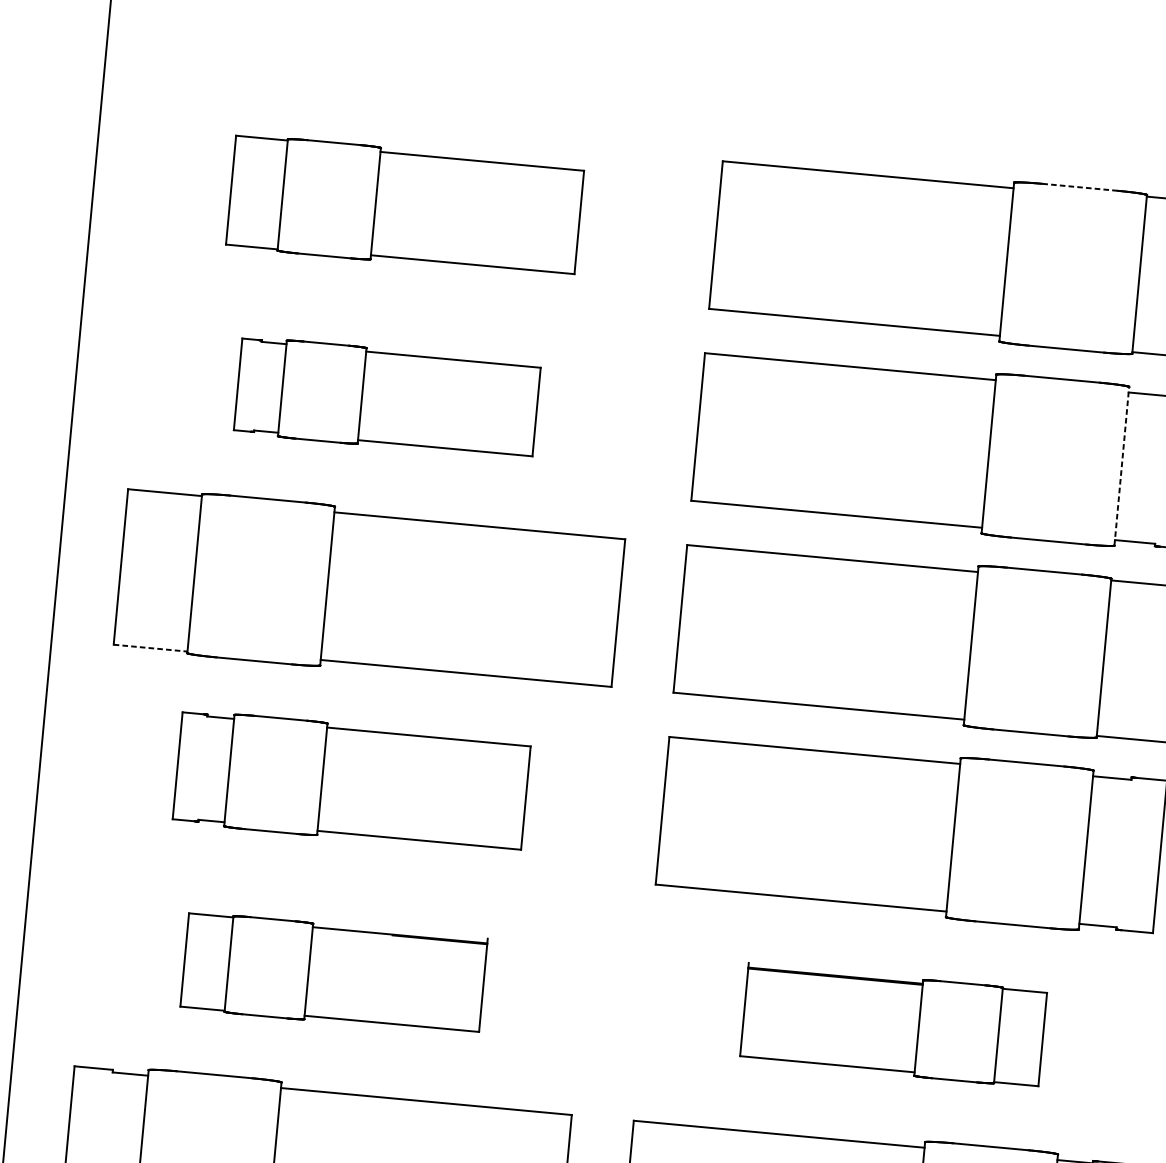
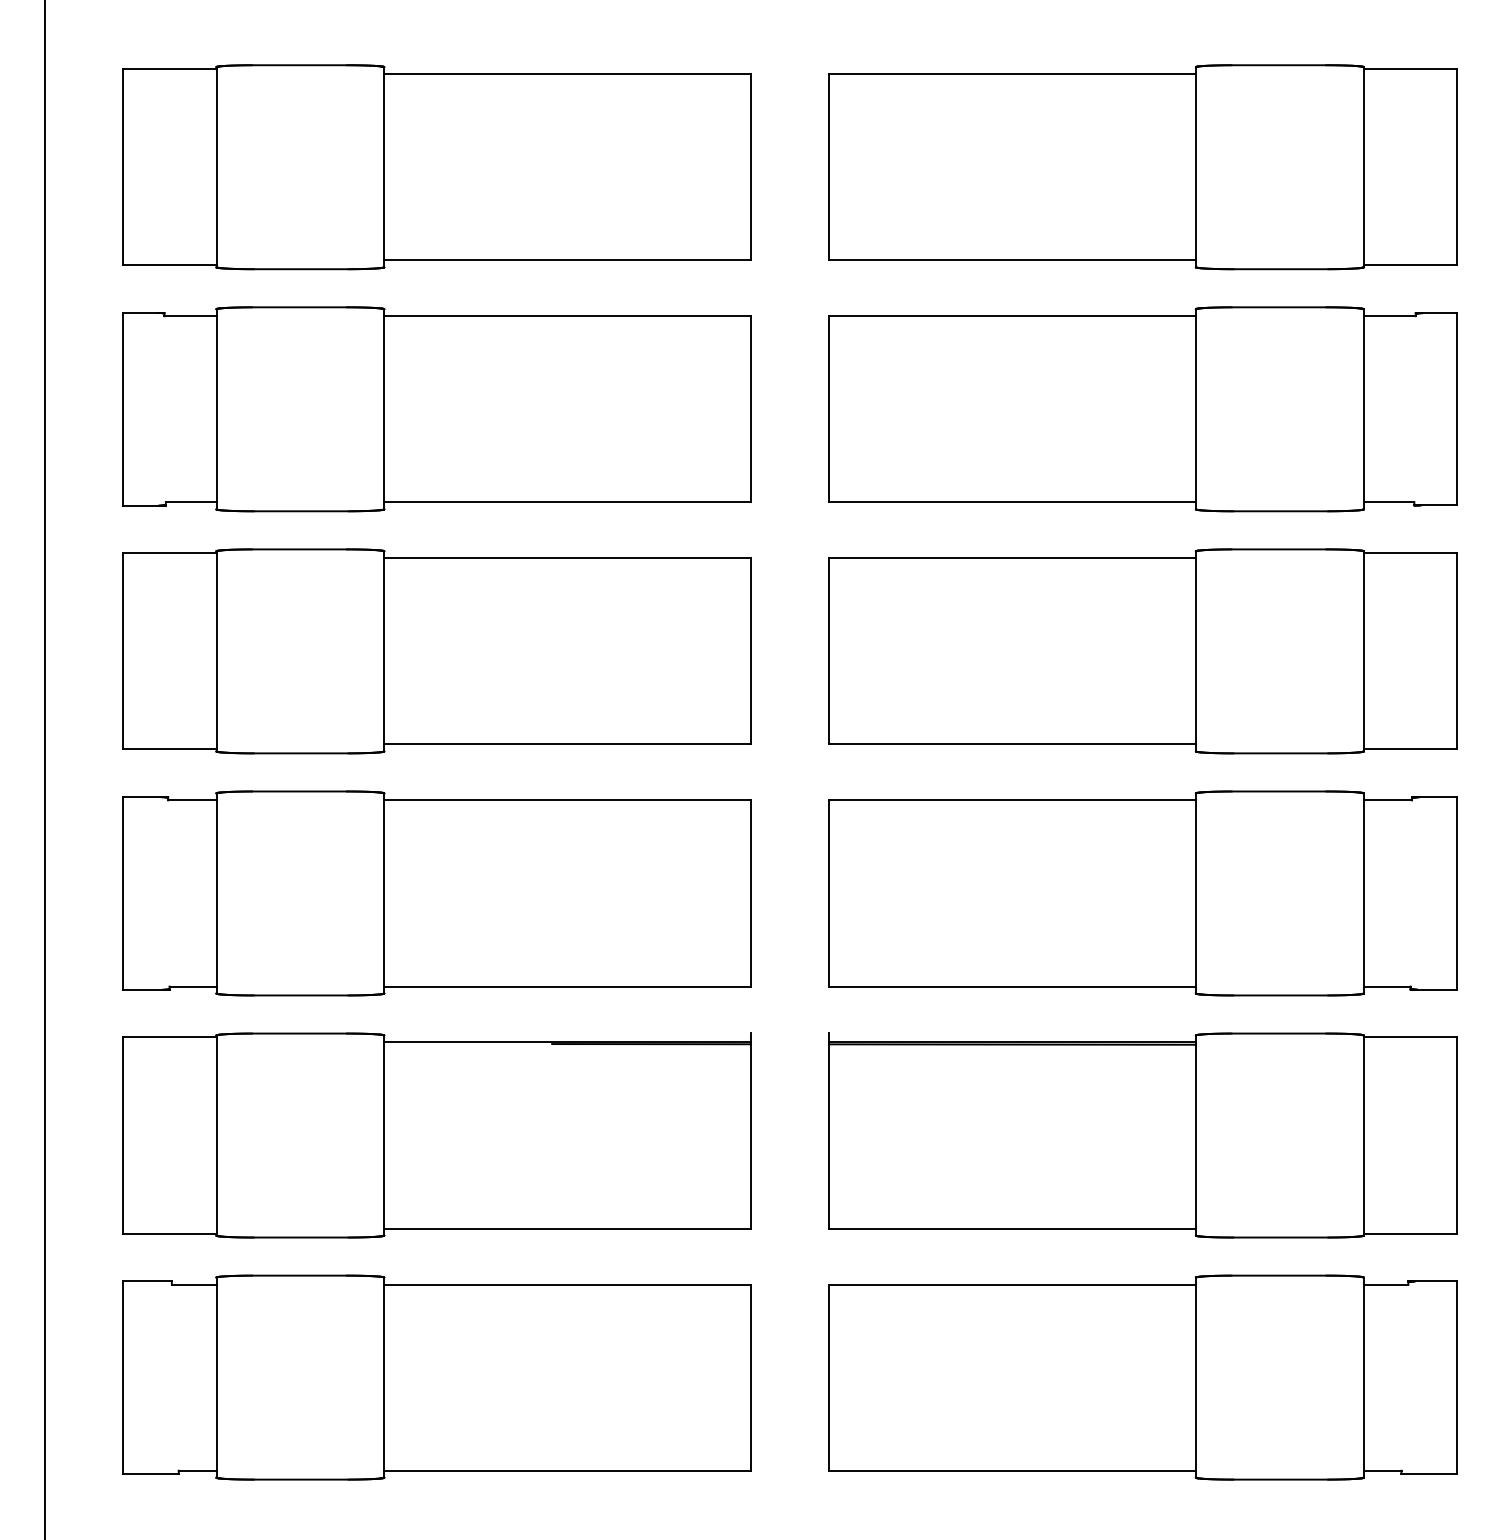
line: (1080, 187) -> (1279, 65), dashed -> solid
part: (404, 206) -> (436, 167), size x1.43
part: (386, 398) -> (436, 409), size x1.67
line: (1121, 465) -> (1363, 408), dashed -> solid
line: (151, 648) -> (170, 749), dashed -> solid
part: (351, 781) -> (436, 893), size x1.43
part: (333, 973) -> (436, 1135), size x1.67
part: (893, 1025) -> (1142, 1135), size x1.67

